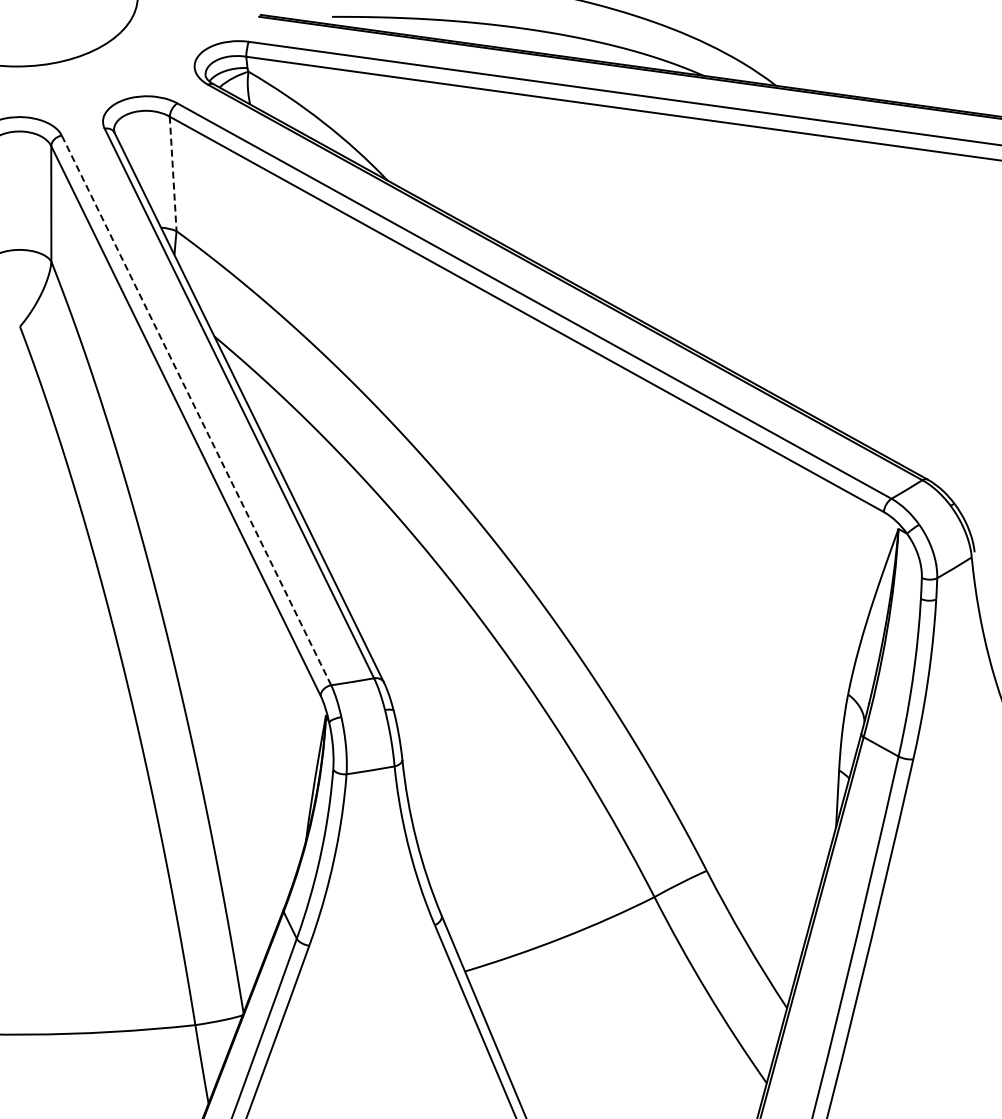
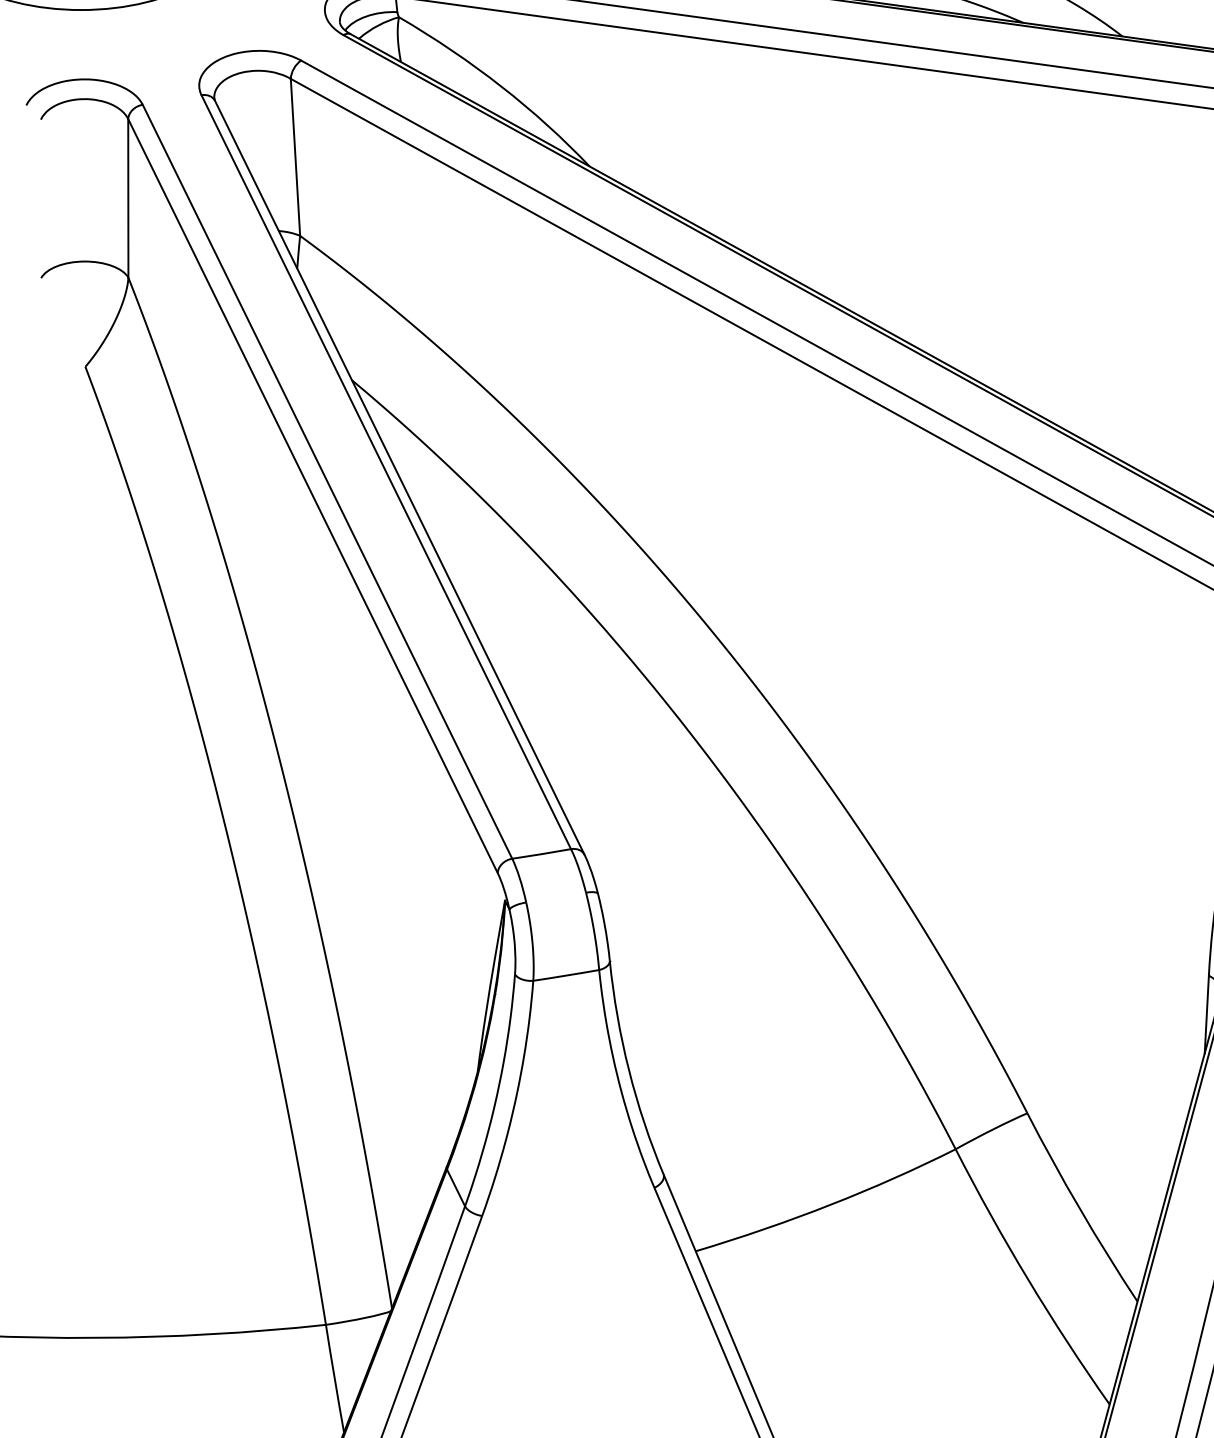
line: (173, 174) -> (295, 158), dashed -> solid
line: (196, 410) -> (327, 481), dashed -> solid

